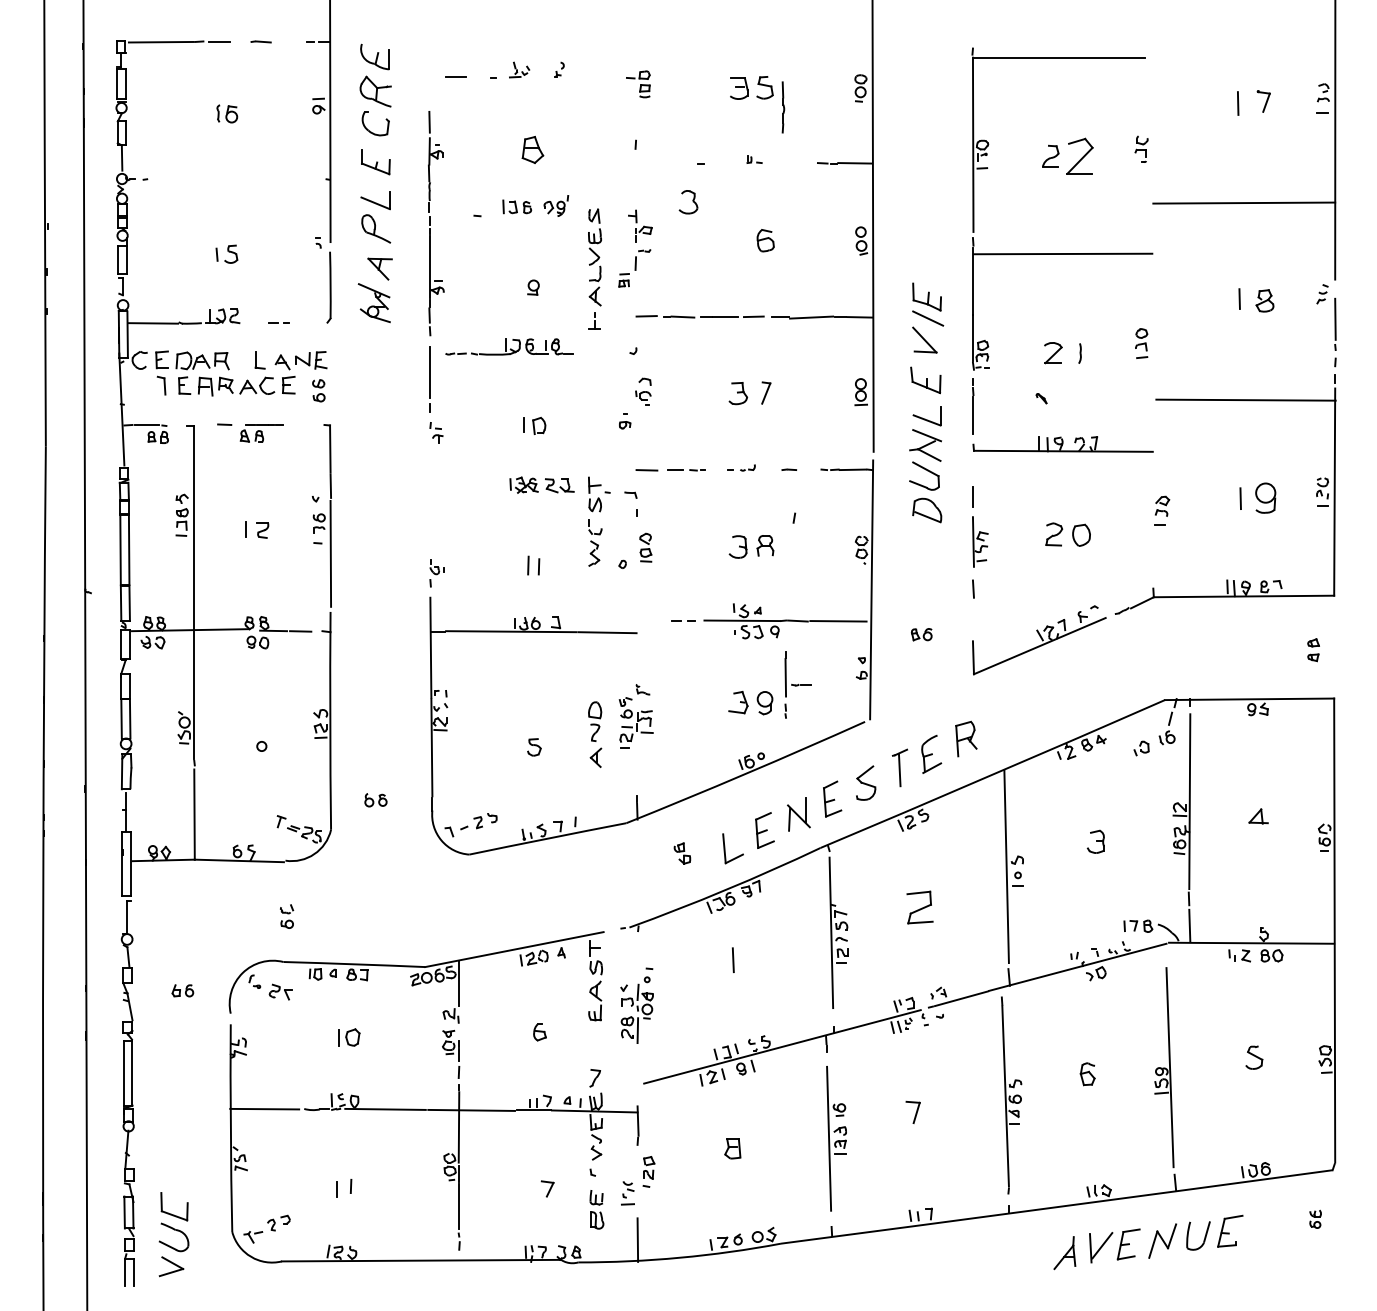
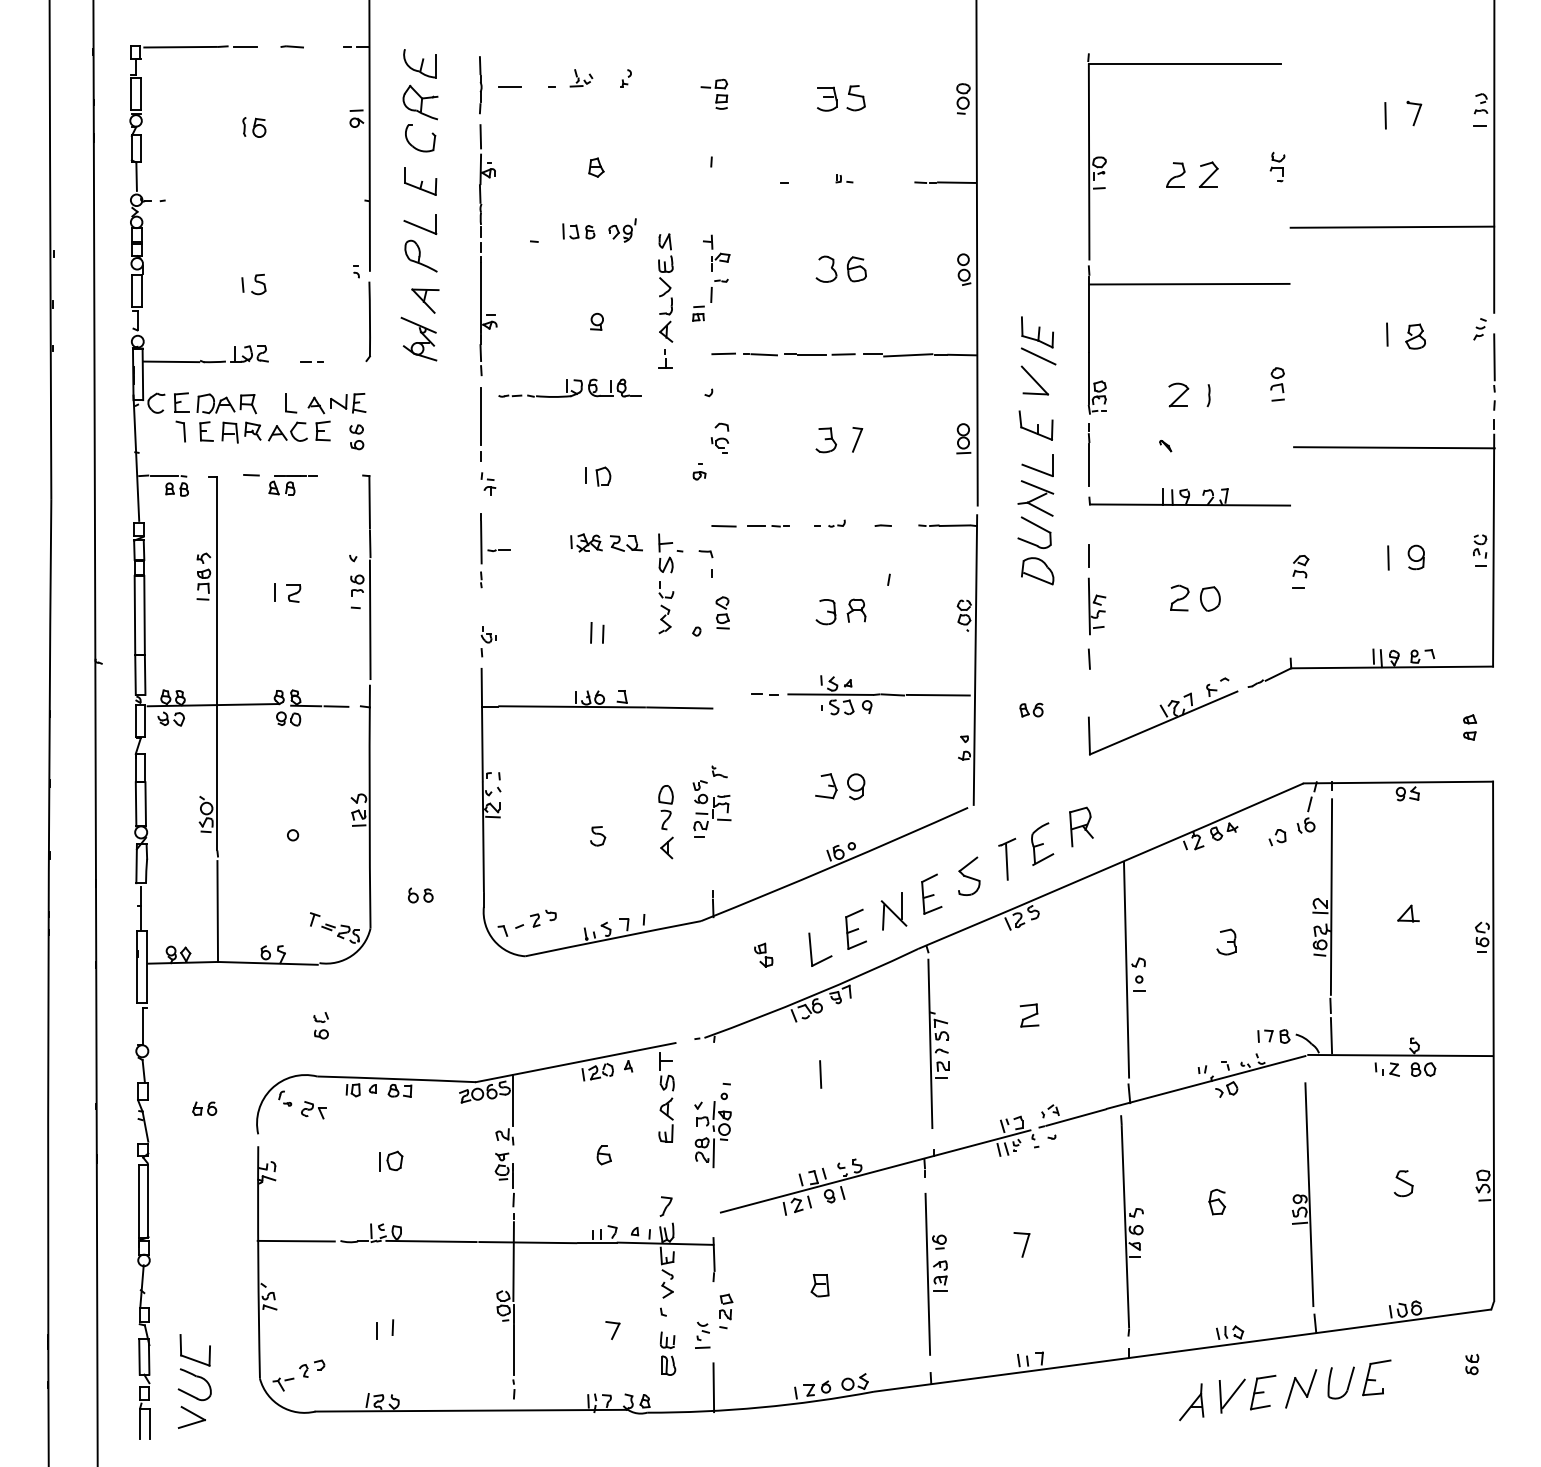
part: (783, 107) -> (480, 85), moved
part: (533, 149) -> (596, 167), size x0.62
part: (1079, 155) -> (1208, 174), size x0.62
part: (688, 201) -> (826, 268), moved
part: (1264, 498) -> (1415, 557), size x0.71
part: (798, 684) -> (495, 550), moved
part: (919, 907) -> (1029, 1015), size x0.62

